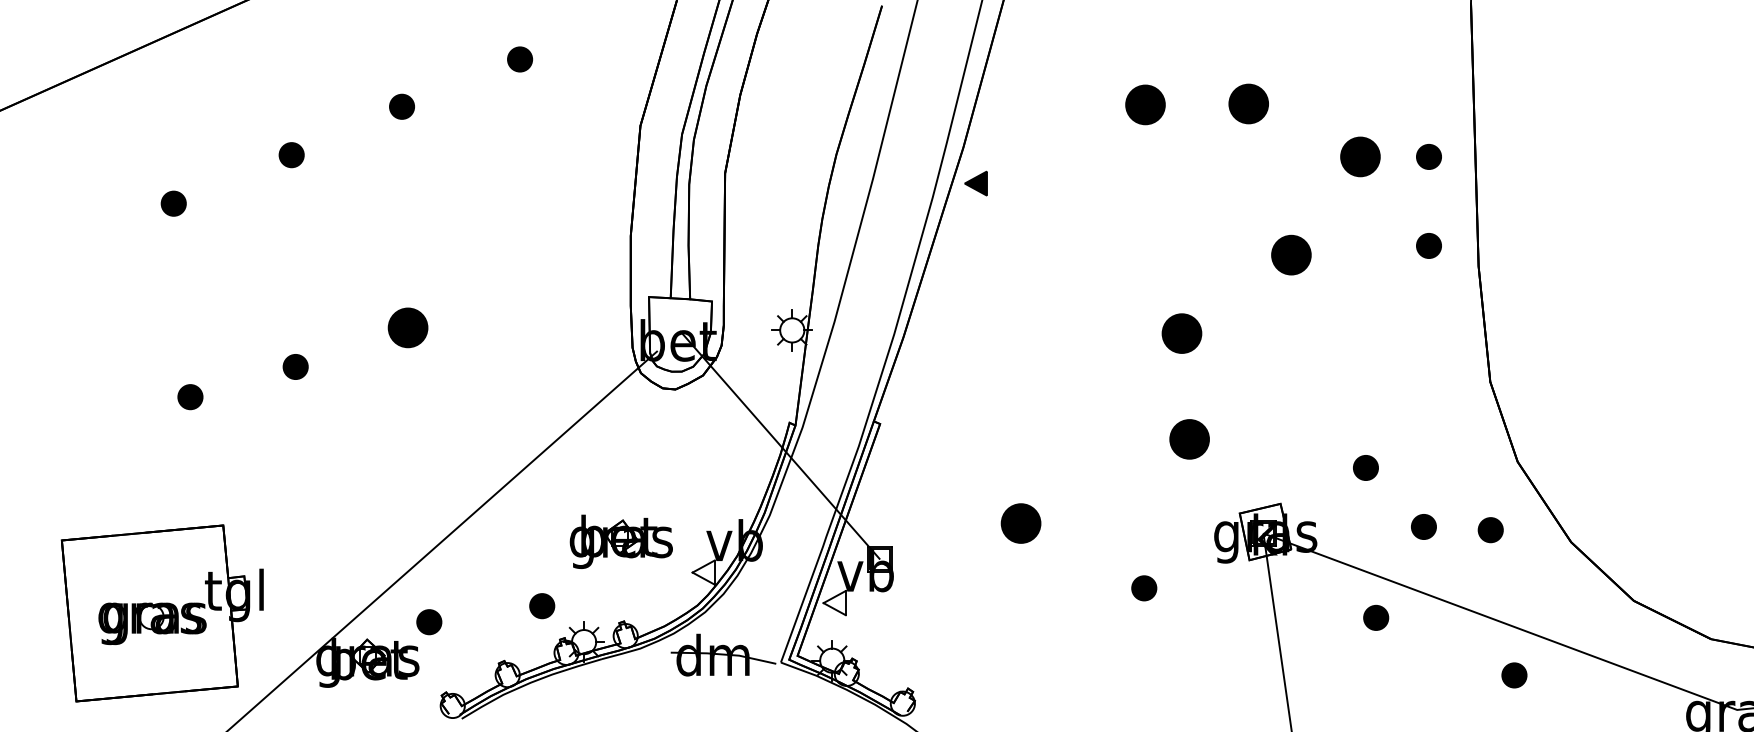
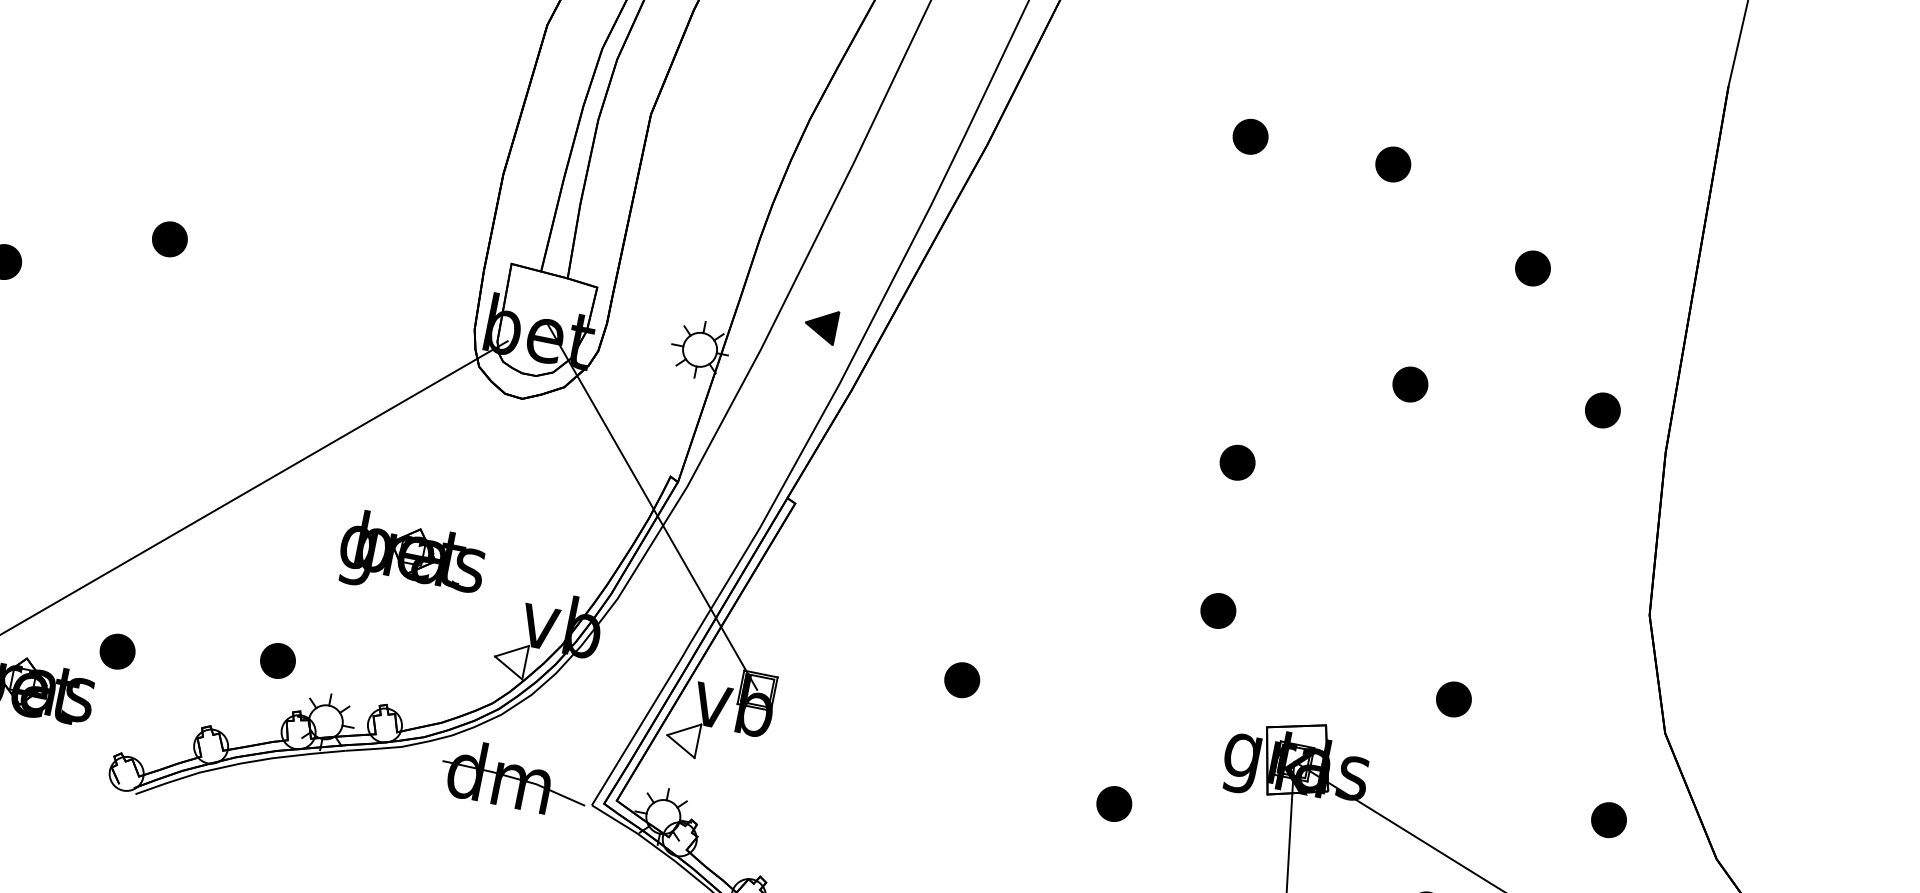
part: (1145, 104) -> (1250, 136), size x0.62
part: (1248, 104) -> (1392, 164), size x0.62
part: (1360, 156) -> (1533, 267), size x0.62
part: (1428, 156) -> (1627, 286), removed
part: (975, 183) -> (820, 325), moved
part: (1291, 254) -> (1410, 384), size x0.62
part: (407, 327) -> (169, 238), size x0.62
part: (1182, 333) -> (1238, 462), size x0.62
part: (1189, 439) -> (1218, 611), size x0.62
part: (1020, 523) -> (961, 680), size x0.62
part: (1423, 526) -> (1517, 796), removed
part: (620, 541) -> (411, 557), moved

